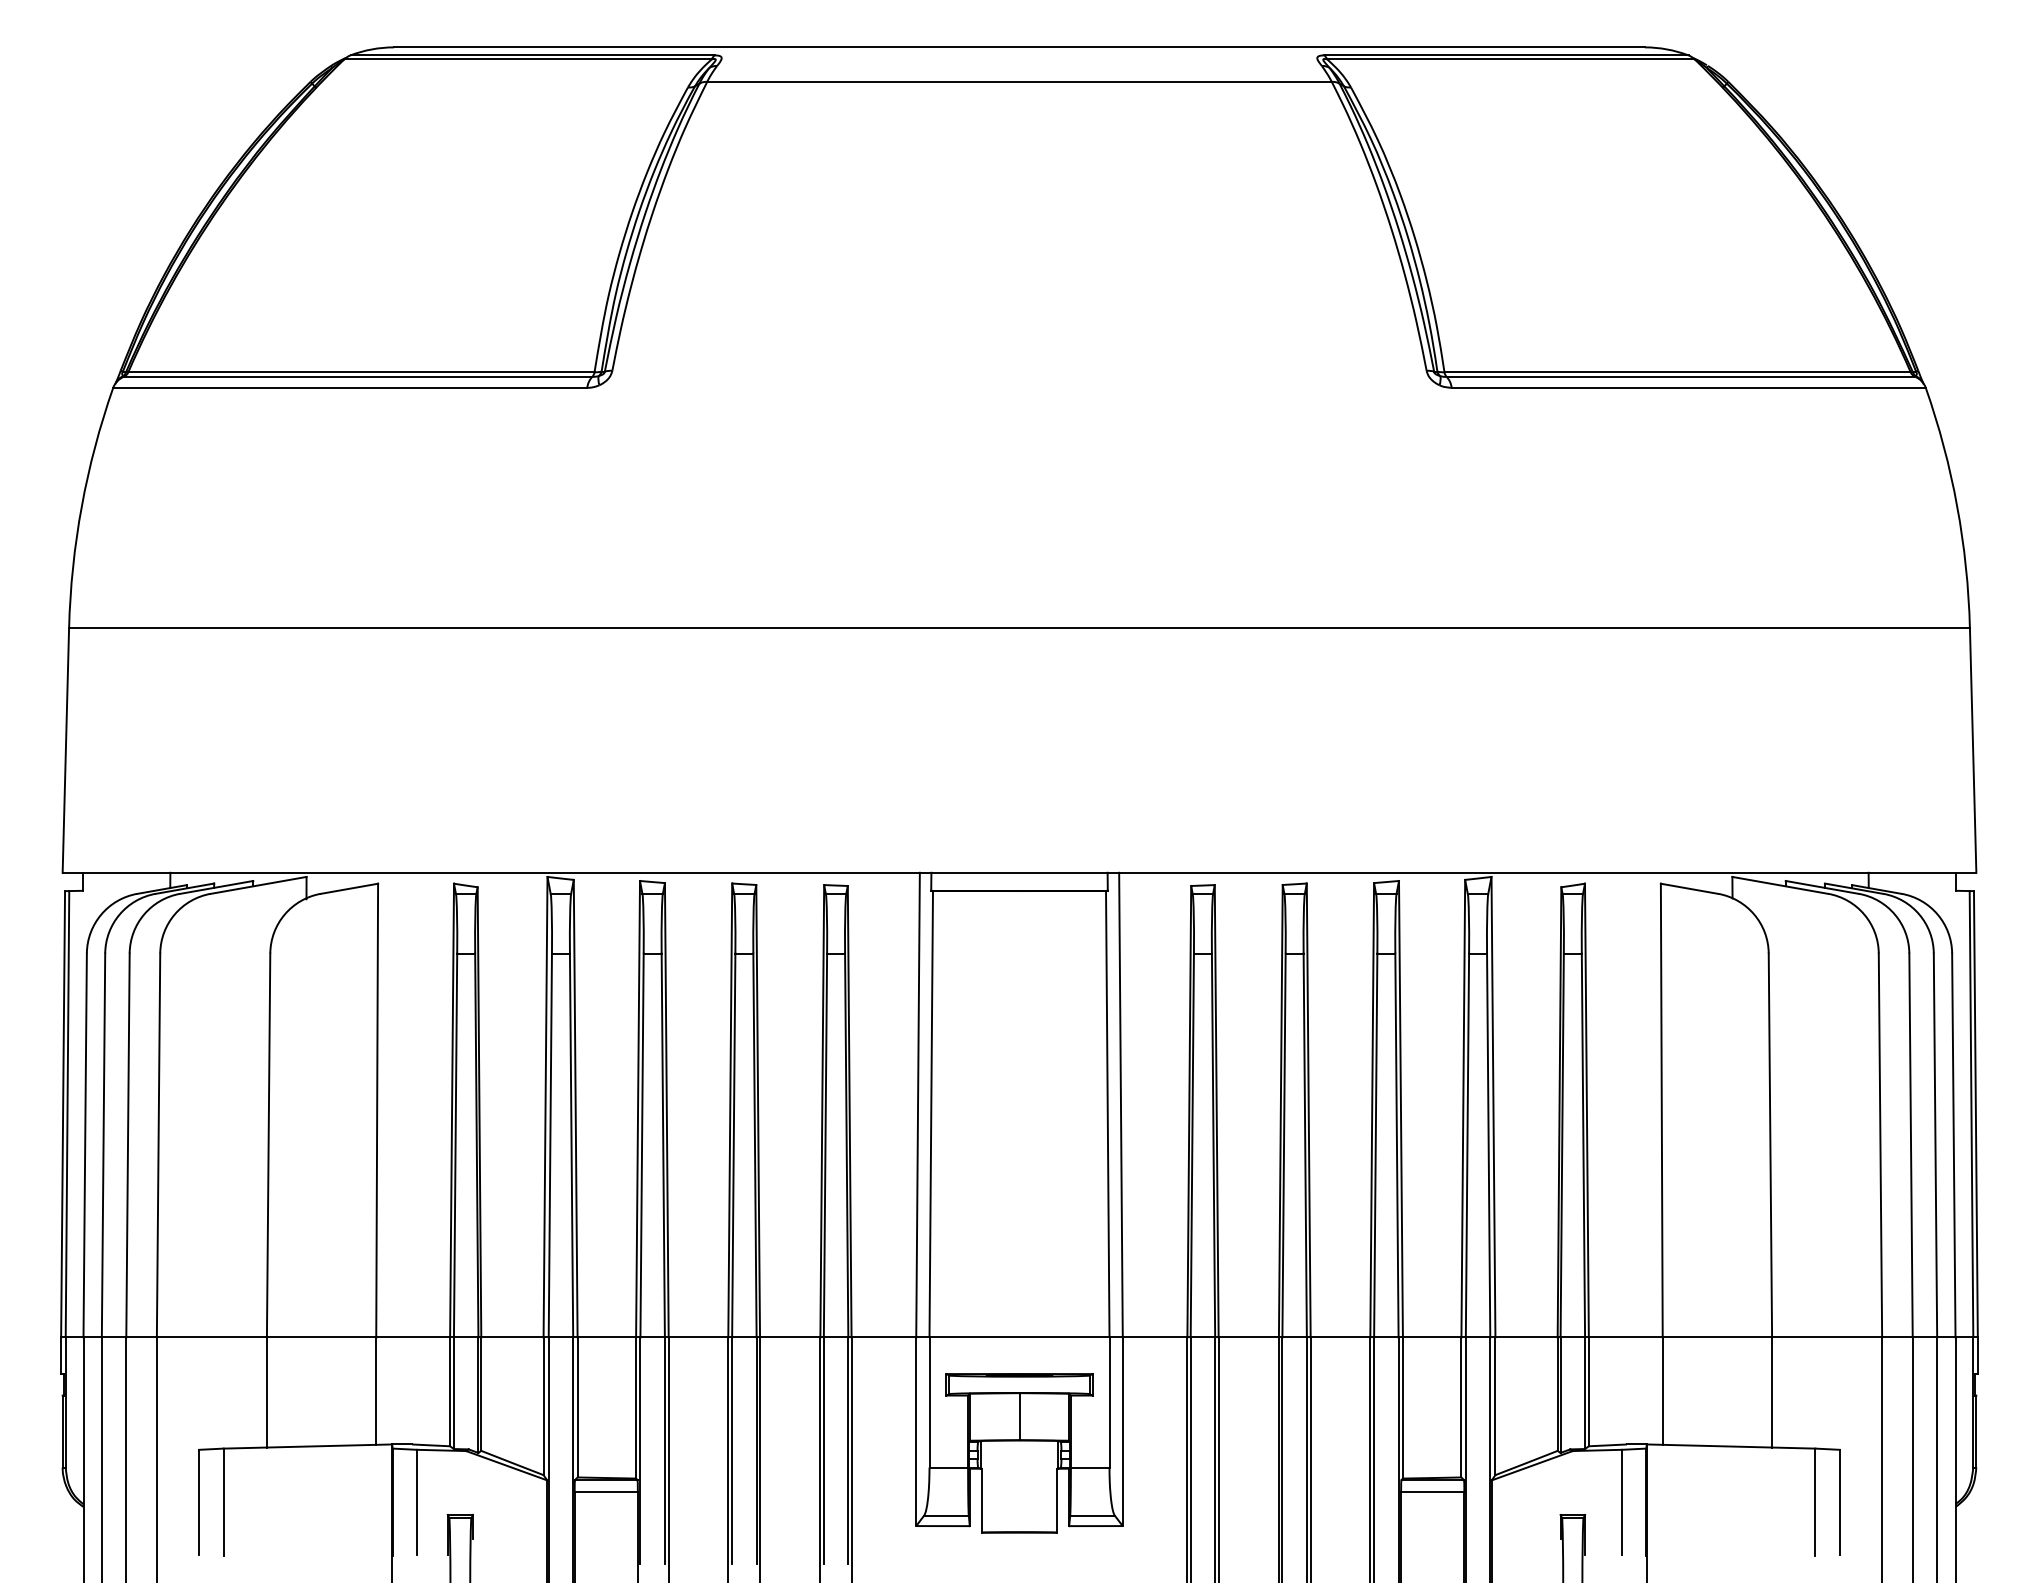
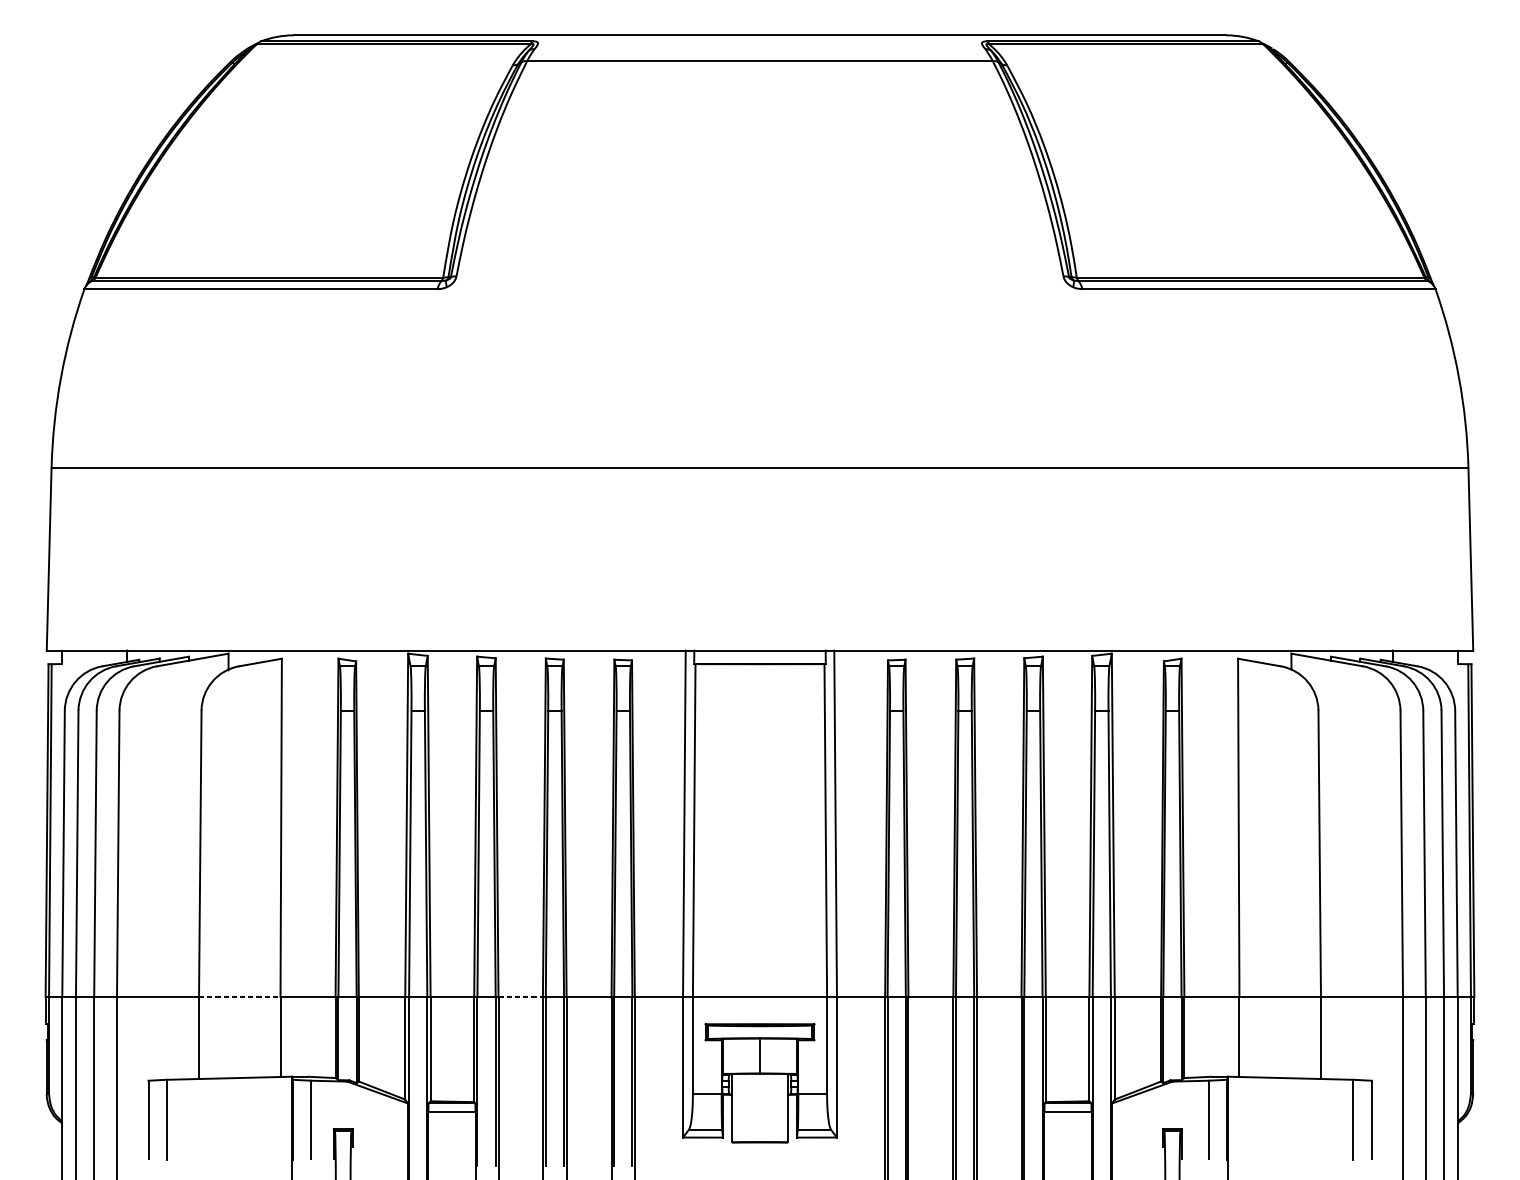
line: (321, 1337) -> (239, 996), solid -> dashed
line: (698, 1337) -> (520, 996), solid -> dashed

